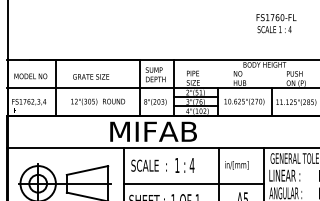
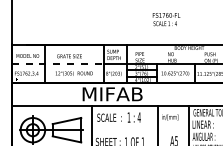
text: (276, 23) -> (166, 19), moved
line: (73, 87) -> (57, 63), solid -> dashed
line: (192, 184) -> (139, 130), removed

